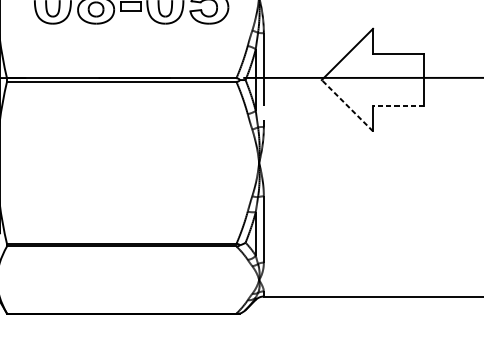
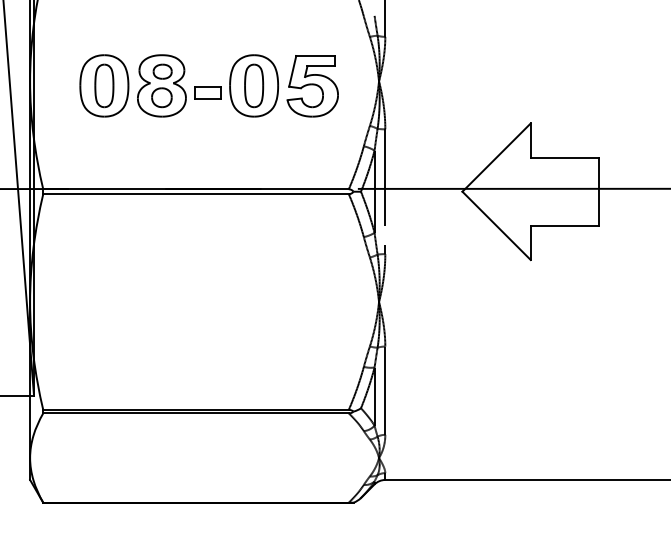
line: (347, 105) -> (496, 225), dashed -> solid
line: (398, 105) -> (564, 225), dashed -> solid

